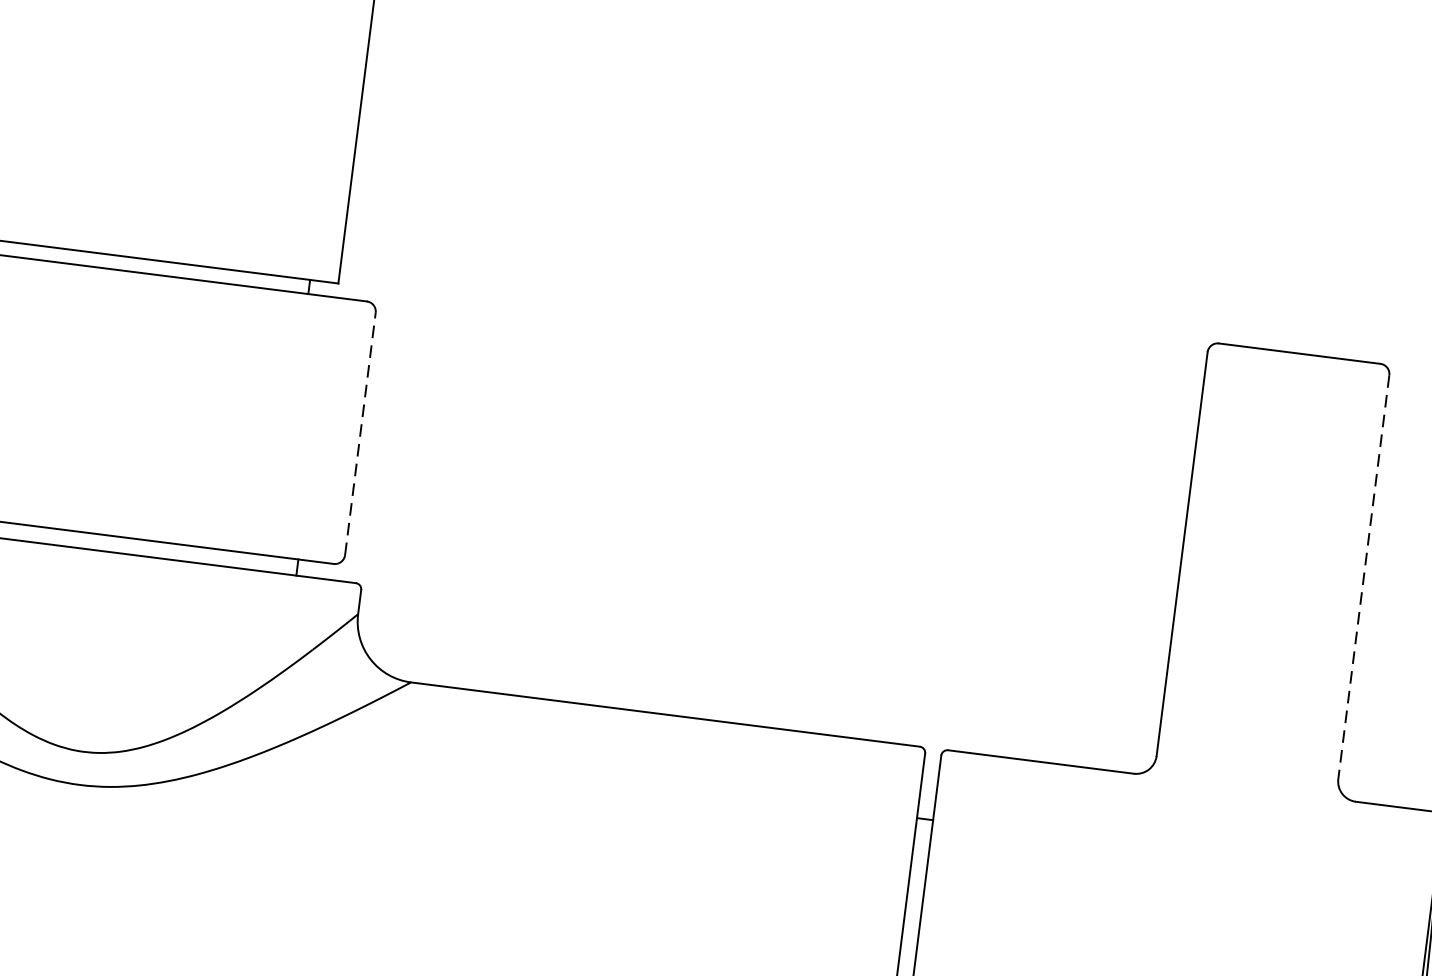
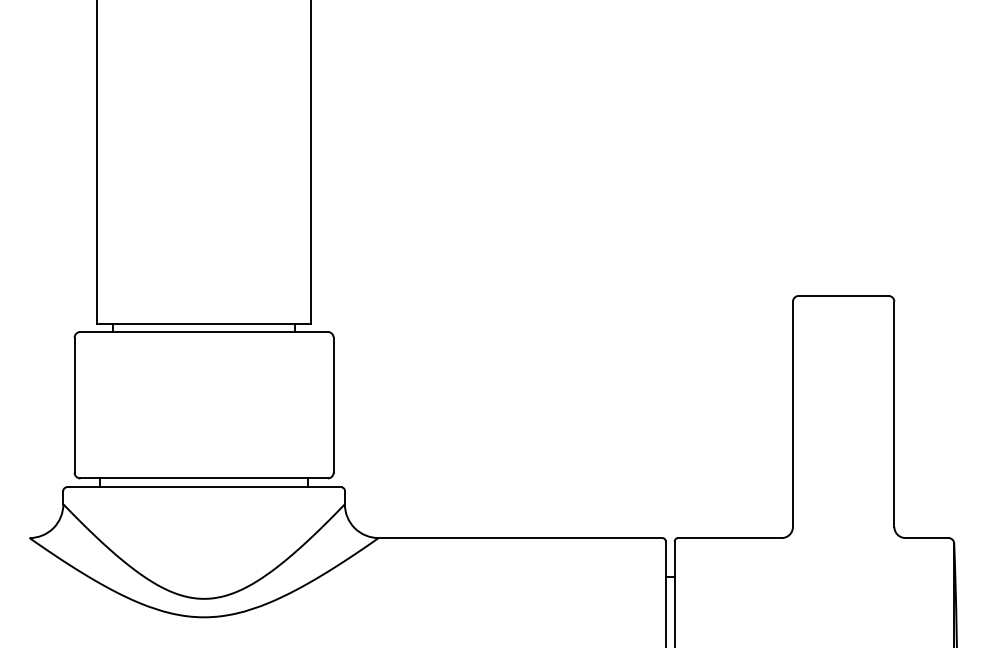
line: (360, 434) -> (333, 405), dashed -> solid
line: (1364, 577) -> (894, 414), dashed -> solid

